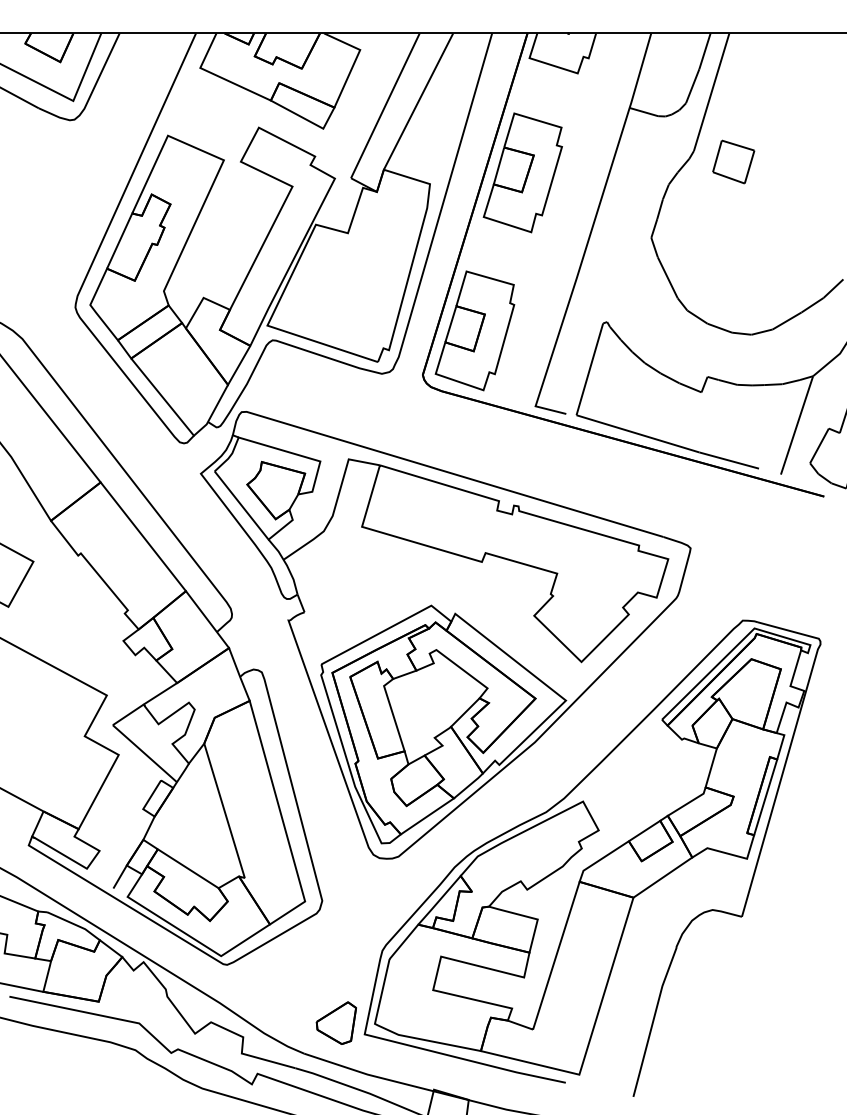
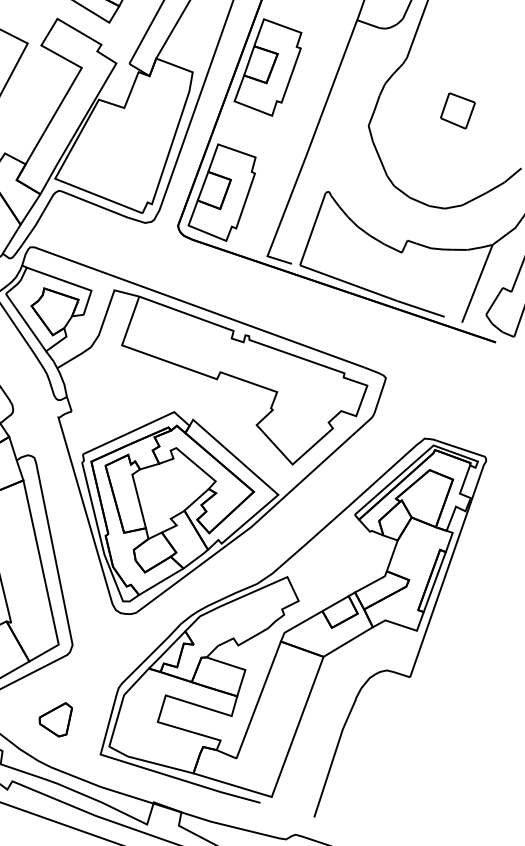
part: (733, 161) -> (457, 110), moved
part: (335, 1022) -> (54, 718), moved

